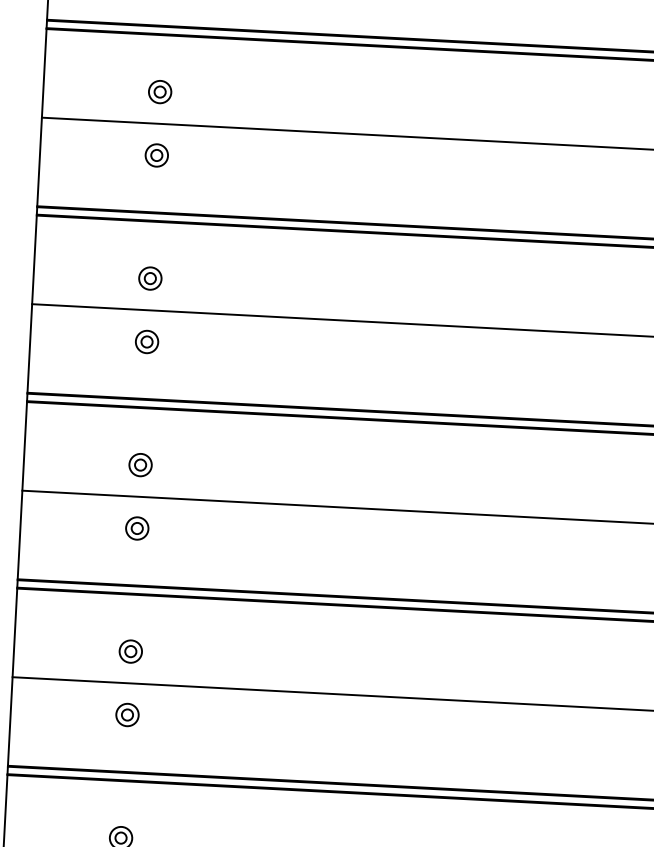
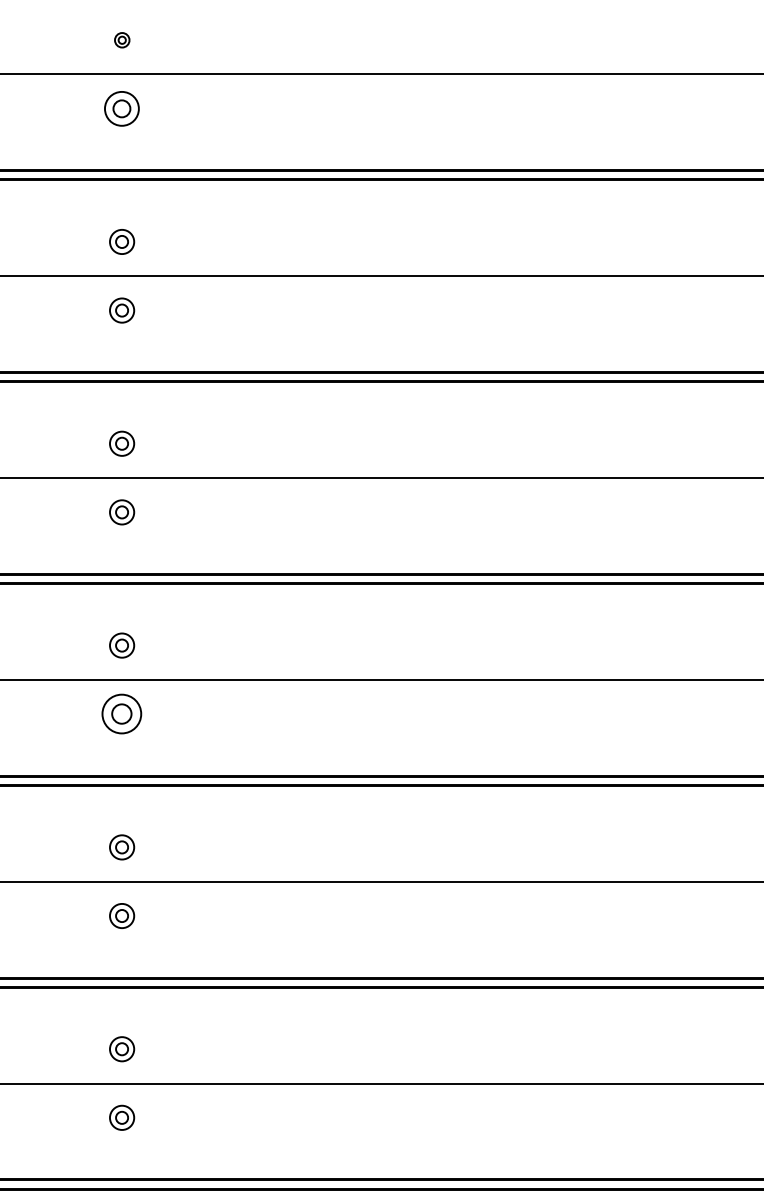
part: (160, 92) -> (122, 40), size x0.6
part: (157, 155) -> (122, 108), size x1.4
part: (127, 715) -> (122, 714), size x1.6

